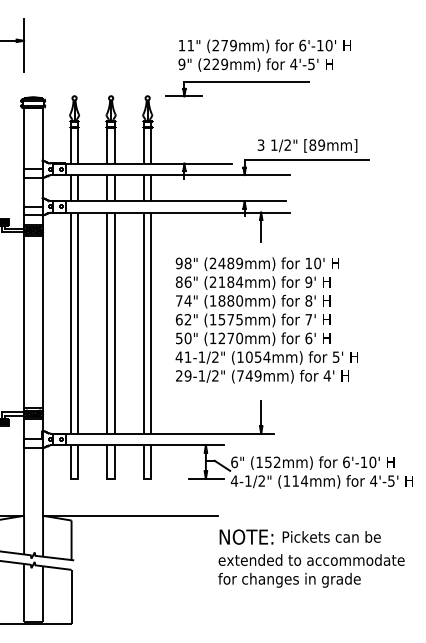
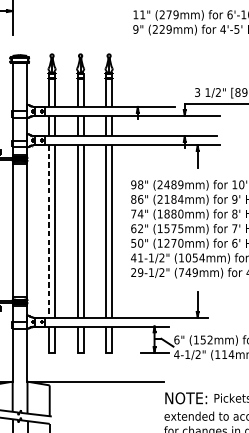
part: (237, 82) -> (179, 43), removed
line: (70, 323) -> (48, 231), solid -> dashed

